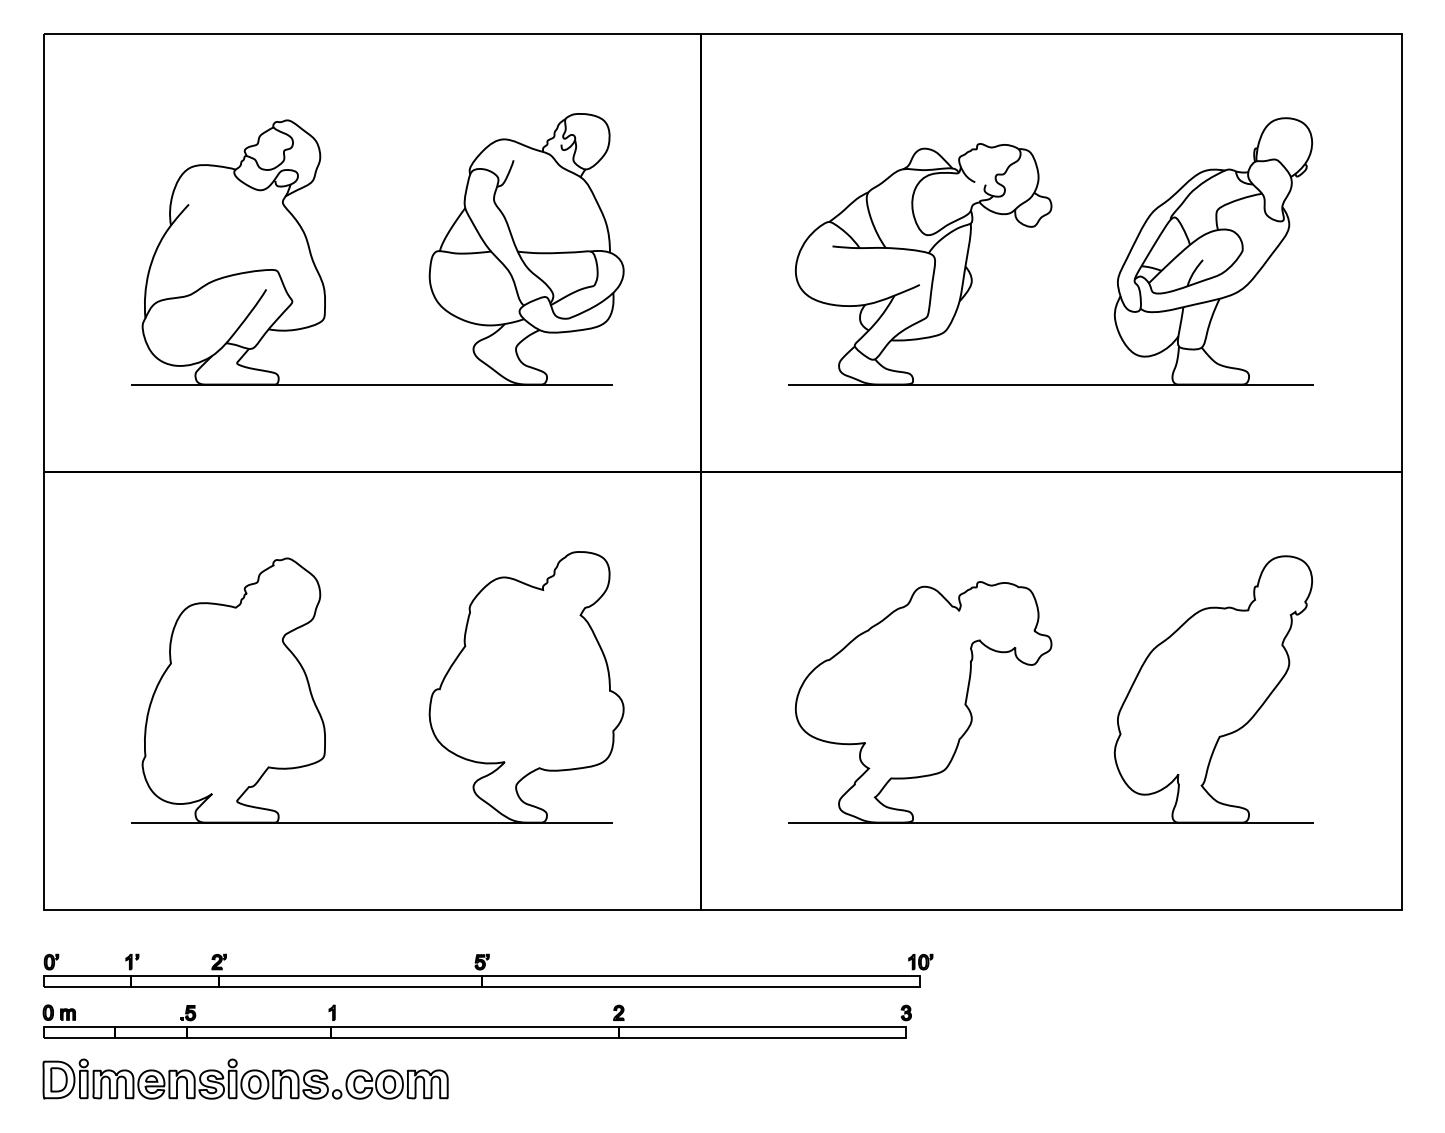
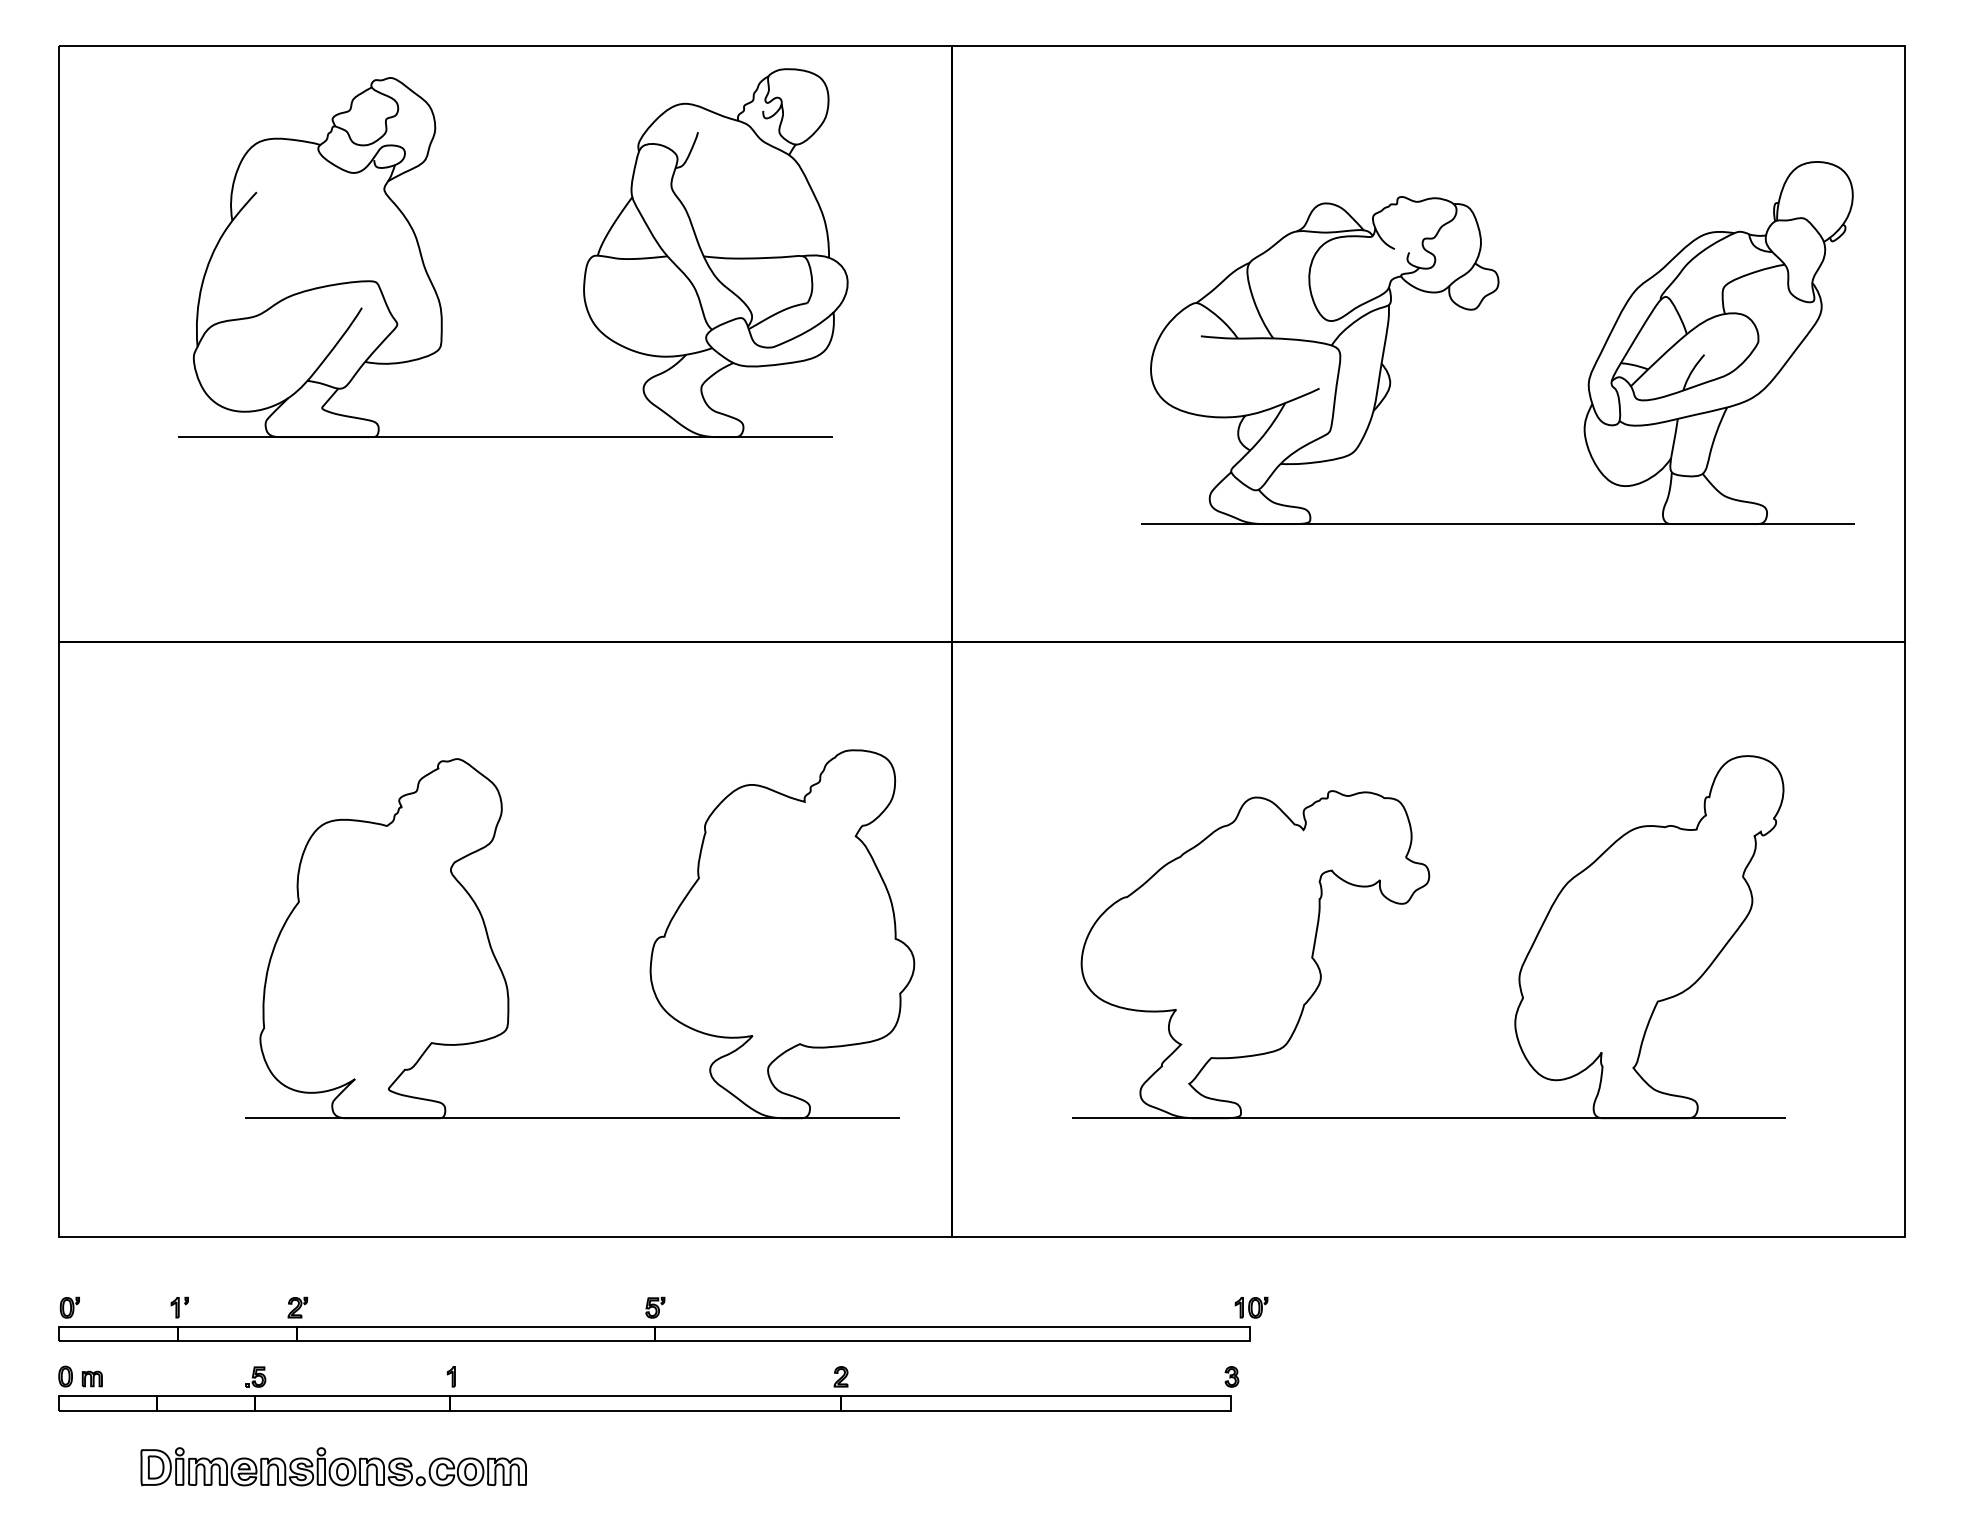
part: (1034, 227) -> (1475, 310), moved
part: (430, 258) -> (585, 265), moved
part: (430, 697) -> (651, 948), moved
part: (245, 1078) -> (333, 1465), size x0.7

